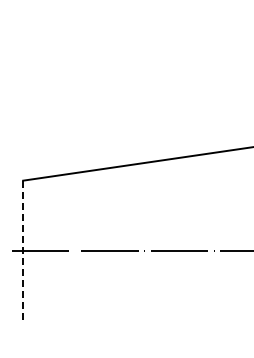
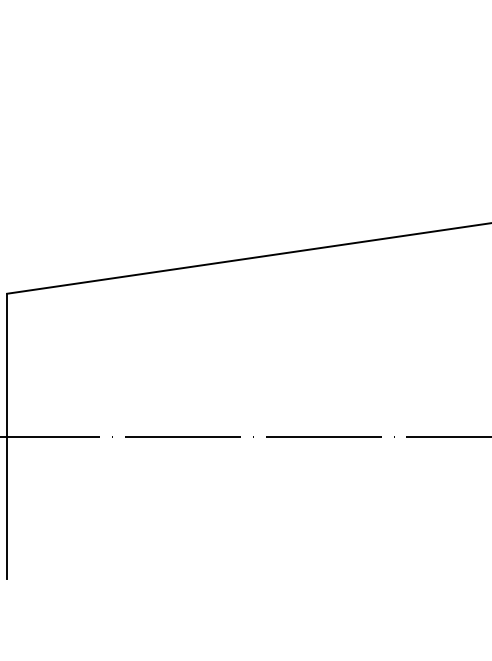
line: (23, 251) -> (7, 437), dashed -> solid

